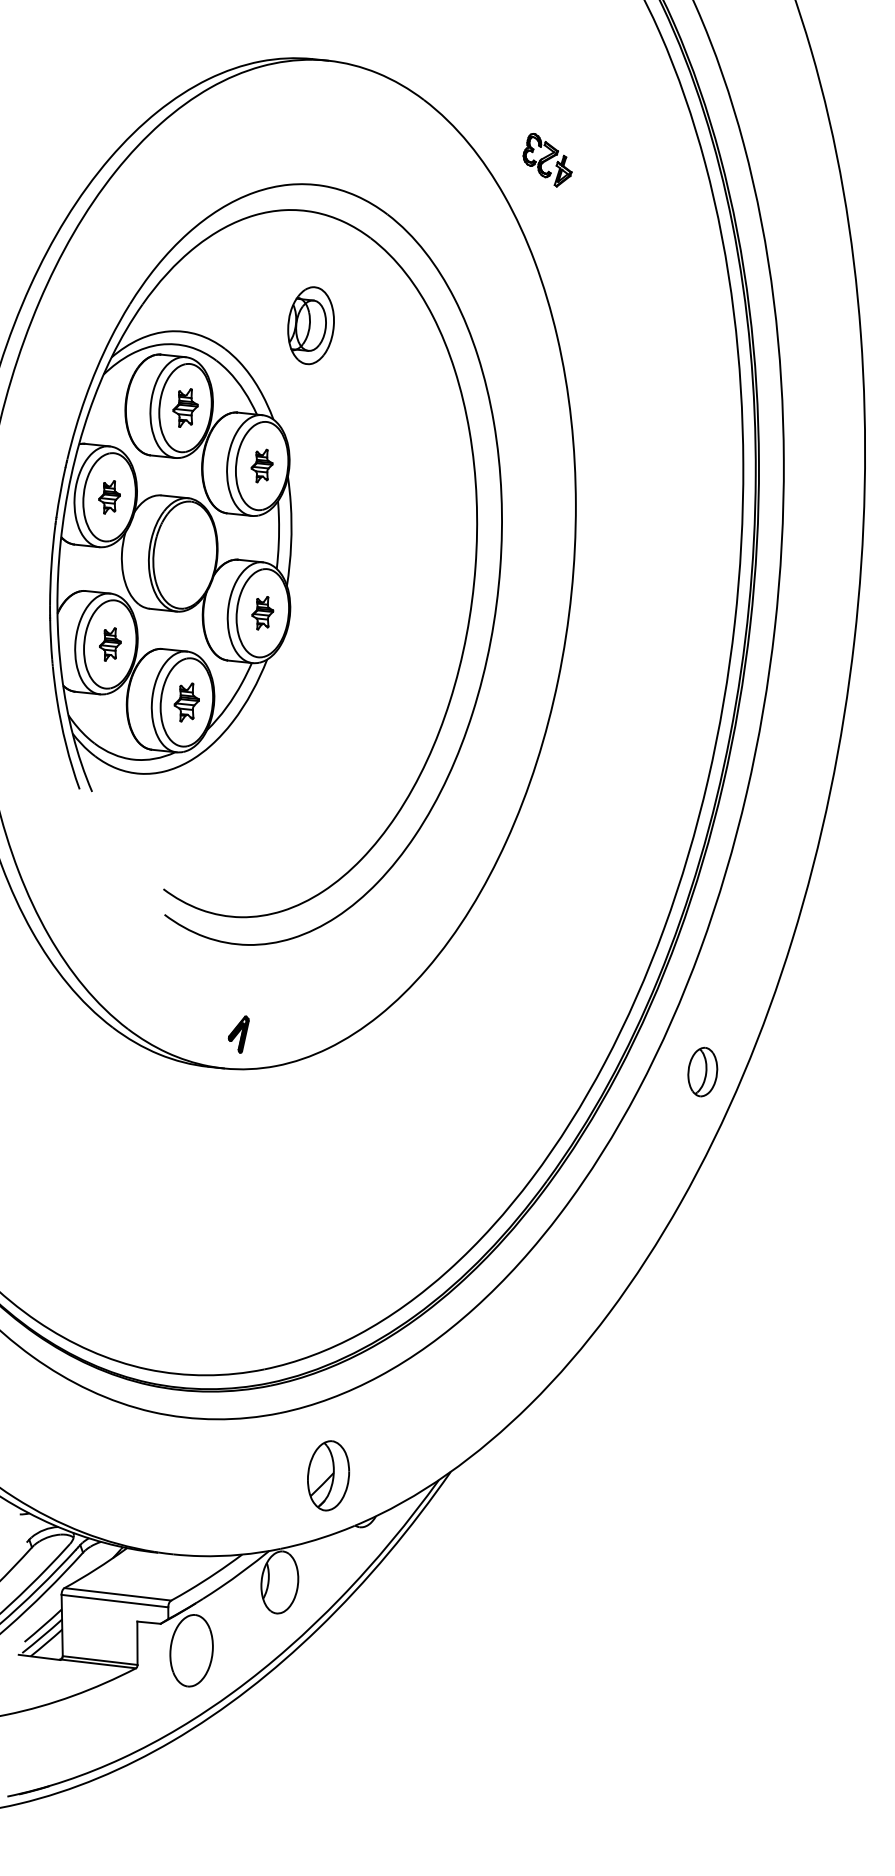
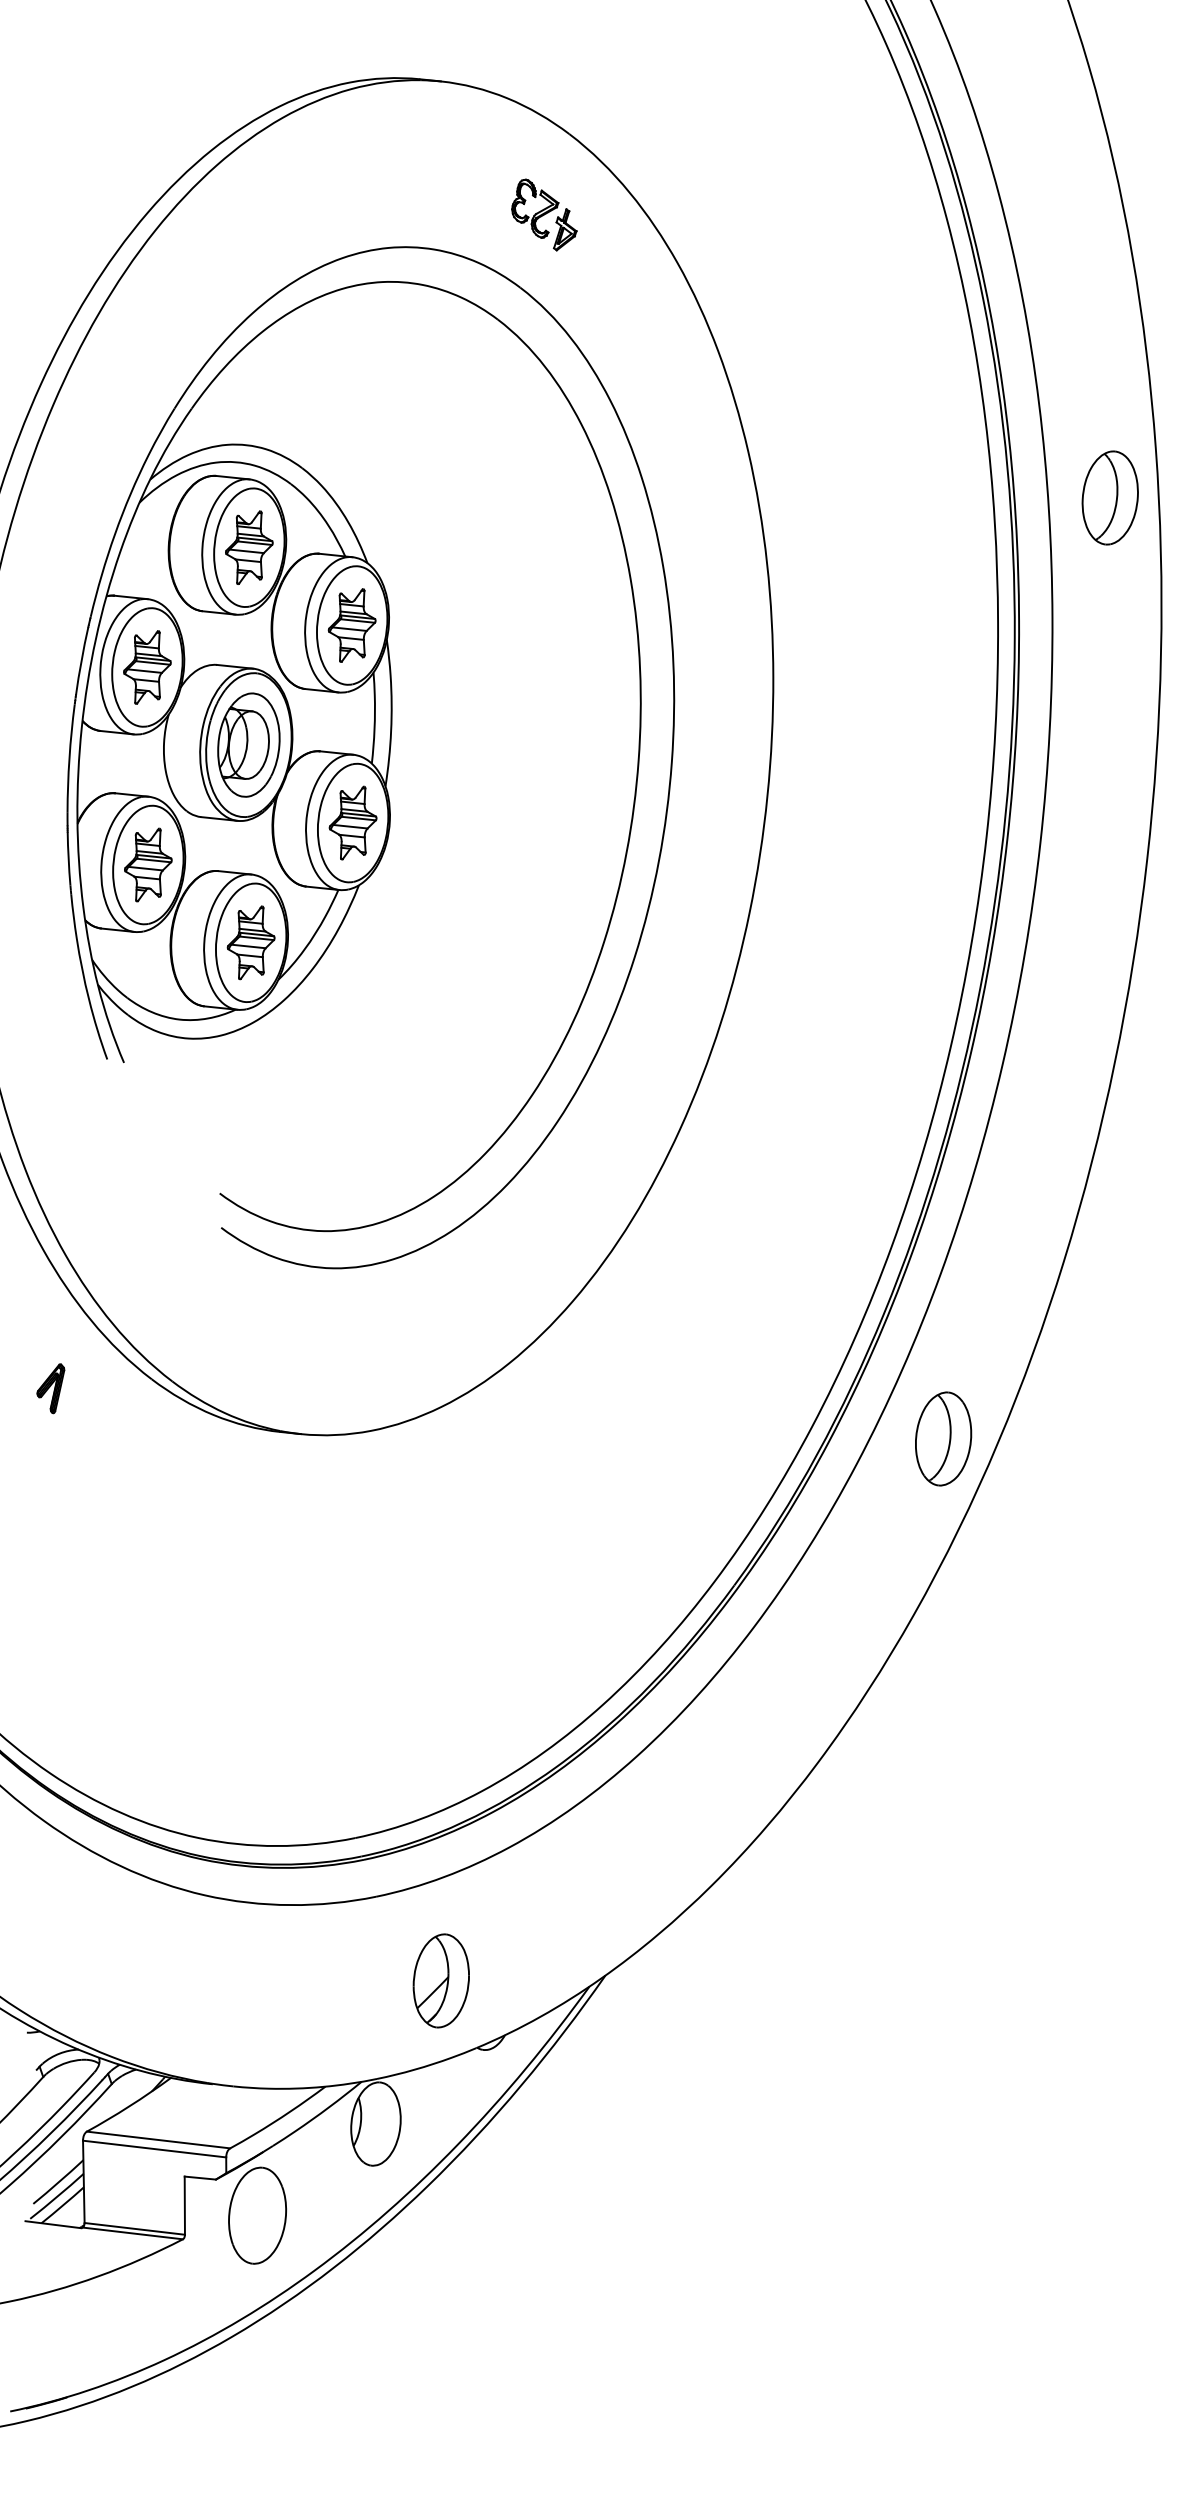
part: (547, 159) -> (544, 214), moved
part: (310, 325) -> (248, 744), moved
part: (826, 370) -> (1109, 497), added
part: (185, 407) -> (249, 547), size x1.43
part: (261, 466) -> (351, 625), size x1.67
part: (109, 497) -> (147, 667), size x1.67
part: (262, 612) -> (352, 822), size x1.67
part: (110, 644) -> (148, 864), size x1.67
part: (186, 702) -> (250, 942), size x1.43
part: (238, 1034) -> (50, 1388), moved
part: (702, 1071) -> (943, 1438), size x1.43

